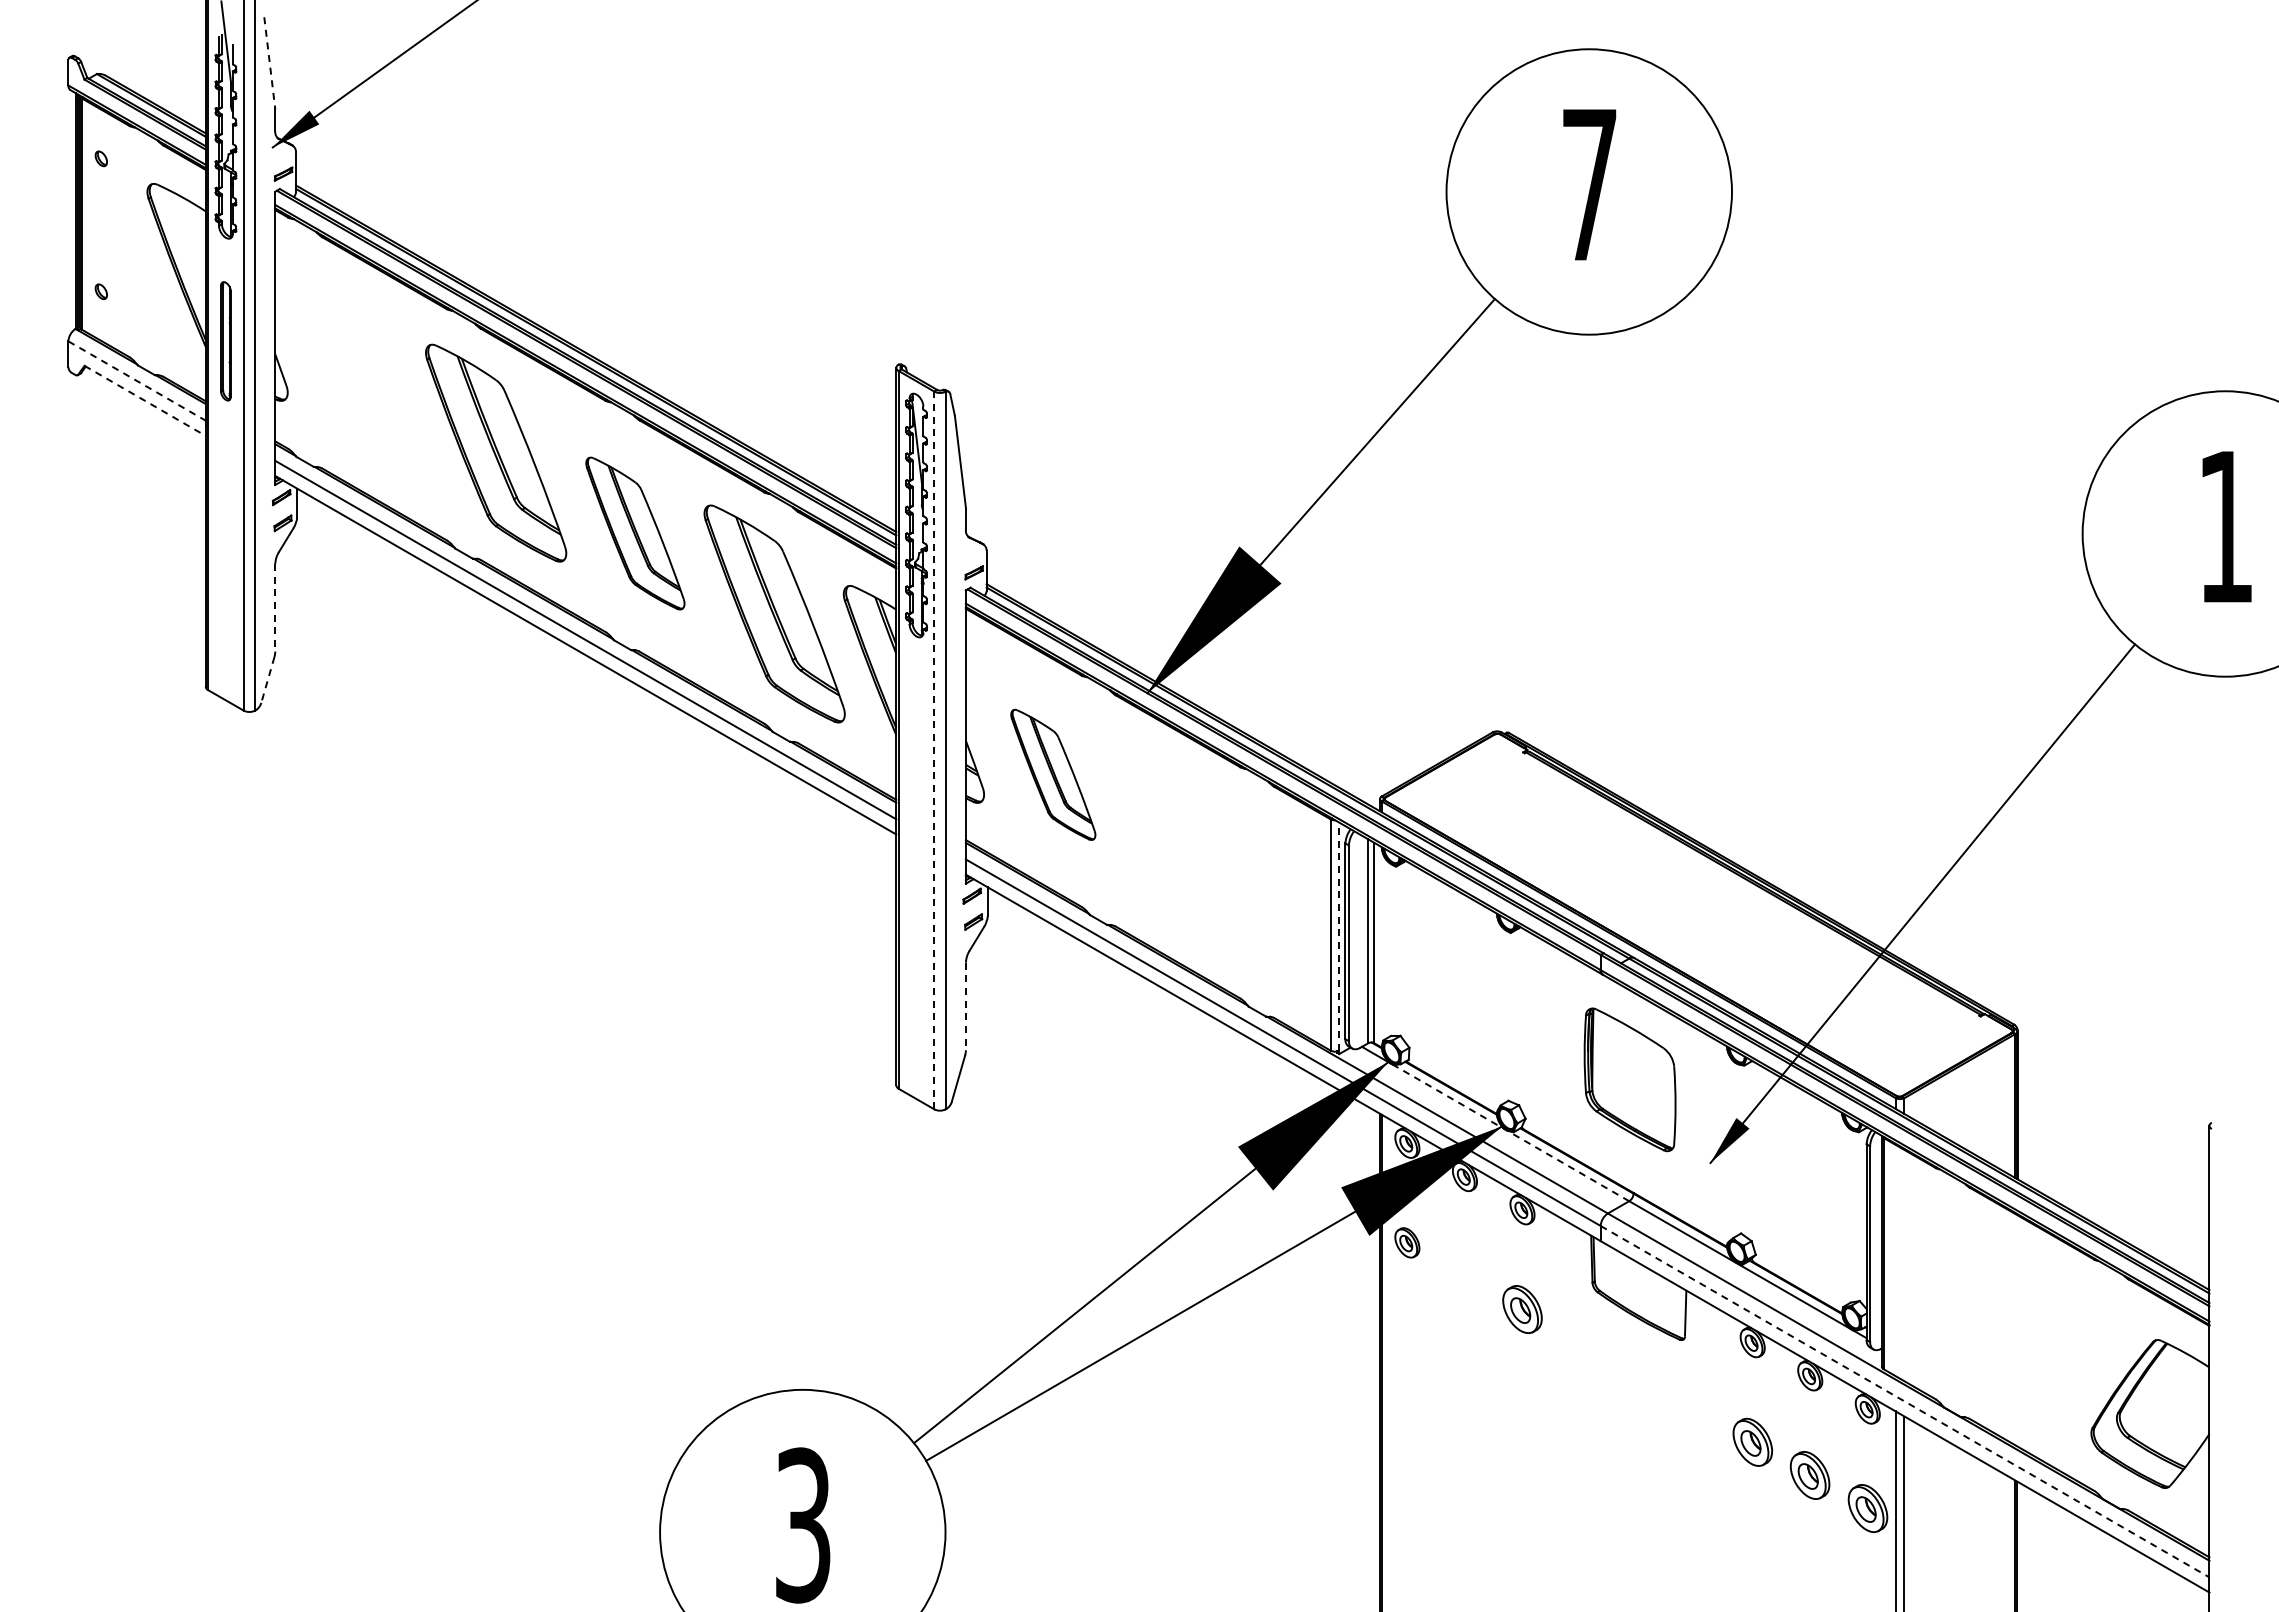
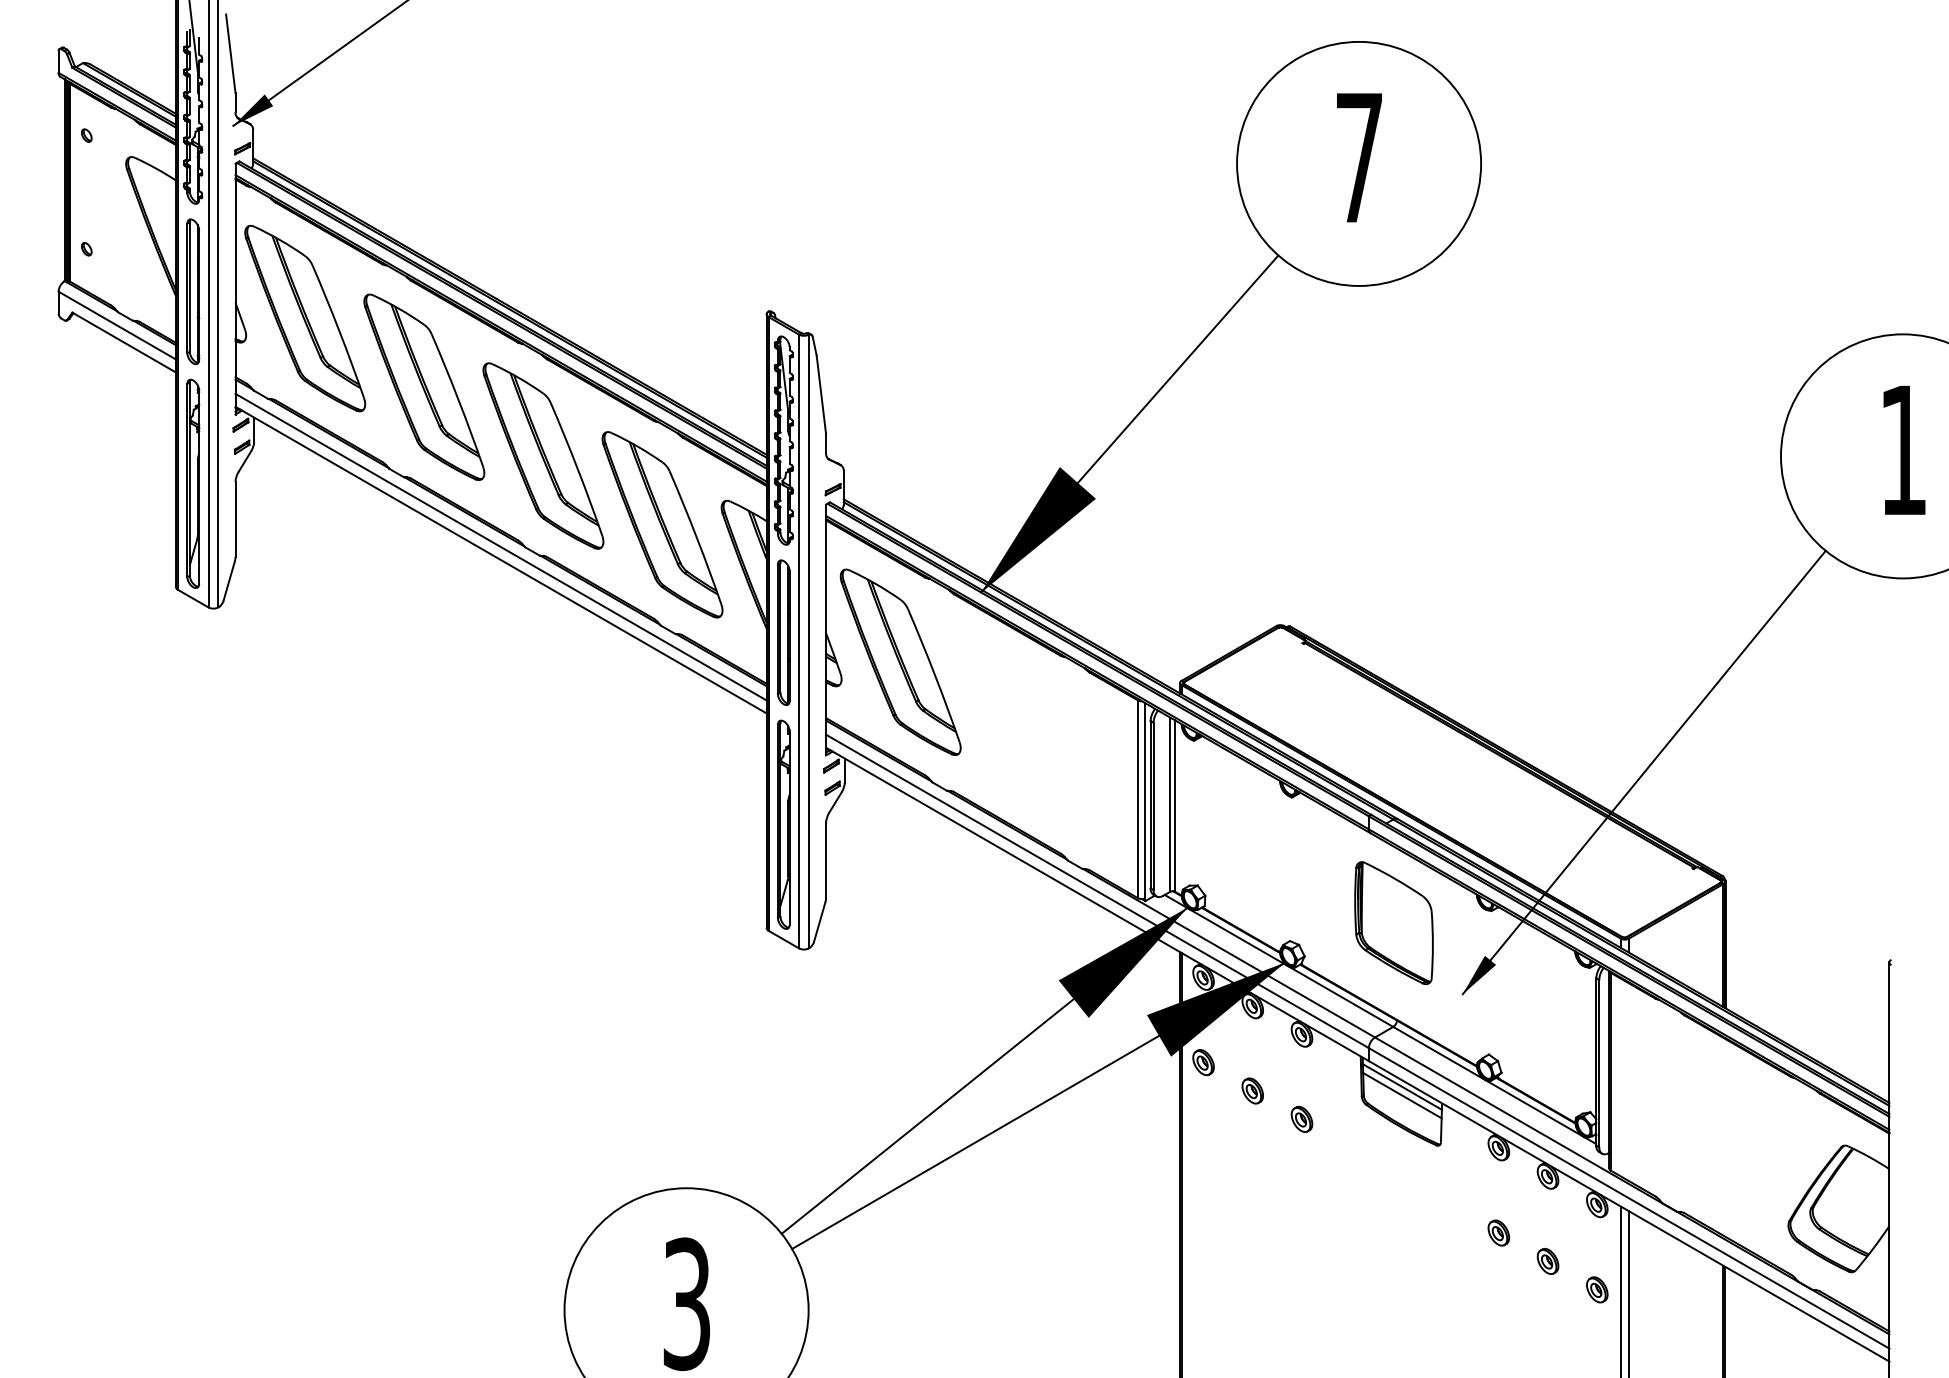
line: (269, 63) -> (230, 54), dashed -> solid
part: (225, 340) -> (192, 290), size x1.43
part: (356, 372) -> (304, 318), added
line: (137, 381) -> (117, 326), dashed -> solid
line: (145, 400) -> (124, 342), dashed -> solid
part: (635, 533) -> (543, 455), size x1.43
part: (225, 565) -> (192, 483), added
line: (275, 607) -> (235, 519), dashed -> solid
line: (267, 679) -> (228, 580), dashed -> solid
part: (916, 739) -> (783, 632), added
line: (934, 750) -> (799, 641), dashed -> solid
part: (1053, 774) -> (900, 662), size x1.67
line: (1339, 936) -> (1145, 800), dashed -> solid
part: (916, 964) -> (783, 824), added
line: (965, 1006) -> (825, 860), dashed -> solid
line: (1510, 1132) -> (1291, 968), dashed -> solid
line: (1639, 1271) -> (1402, 1087), added
part: (1464, 1275) -> (1252, 1090), added
line: (1639, 1281) -> (1402, 1095), added
part: (1522, 1308) -> (1302, 1118), size x0.62
line: (1905, 1401) -> (1629, 1198), dashed -> solid
part: (1752, 1441) -> (1498, 1232), size x0.62
part: (1810, 1475) -> (1548, 1261), size x0.62
part: (1867, 1508) -> (1597, 1289), size x0.62

